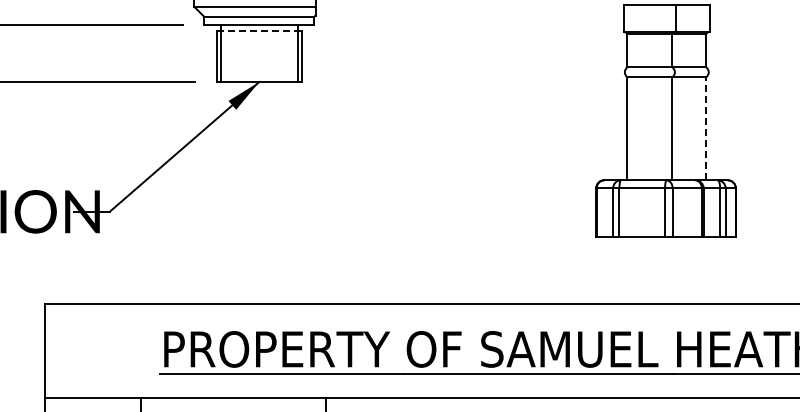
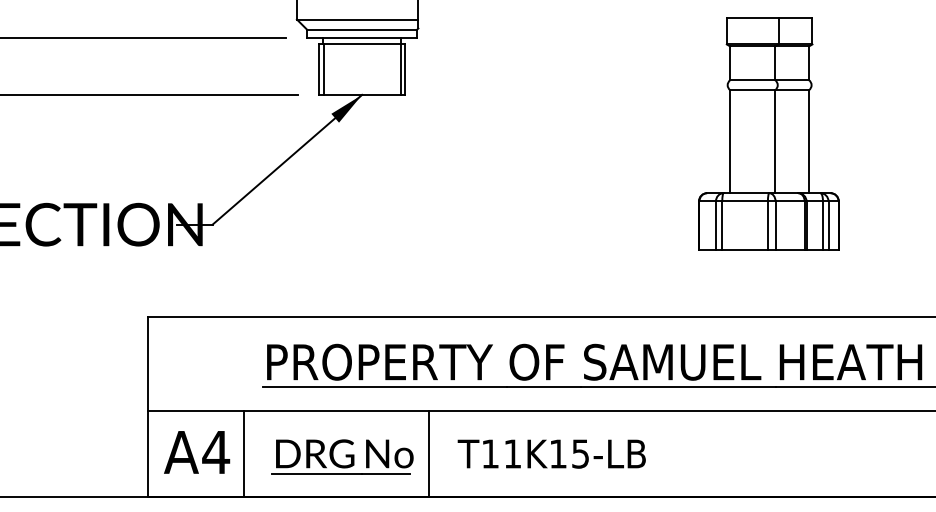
line: (259, 31) -> (362, 44), dashed -> solid
line: (705, 128) -> (808, 141), dashed -> solid

